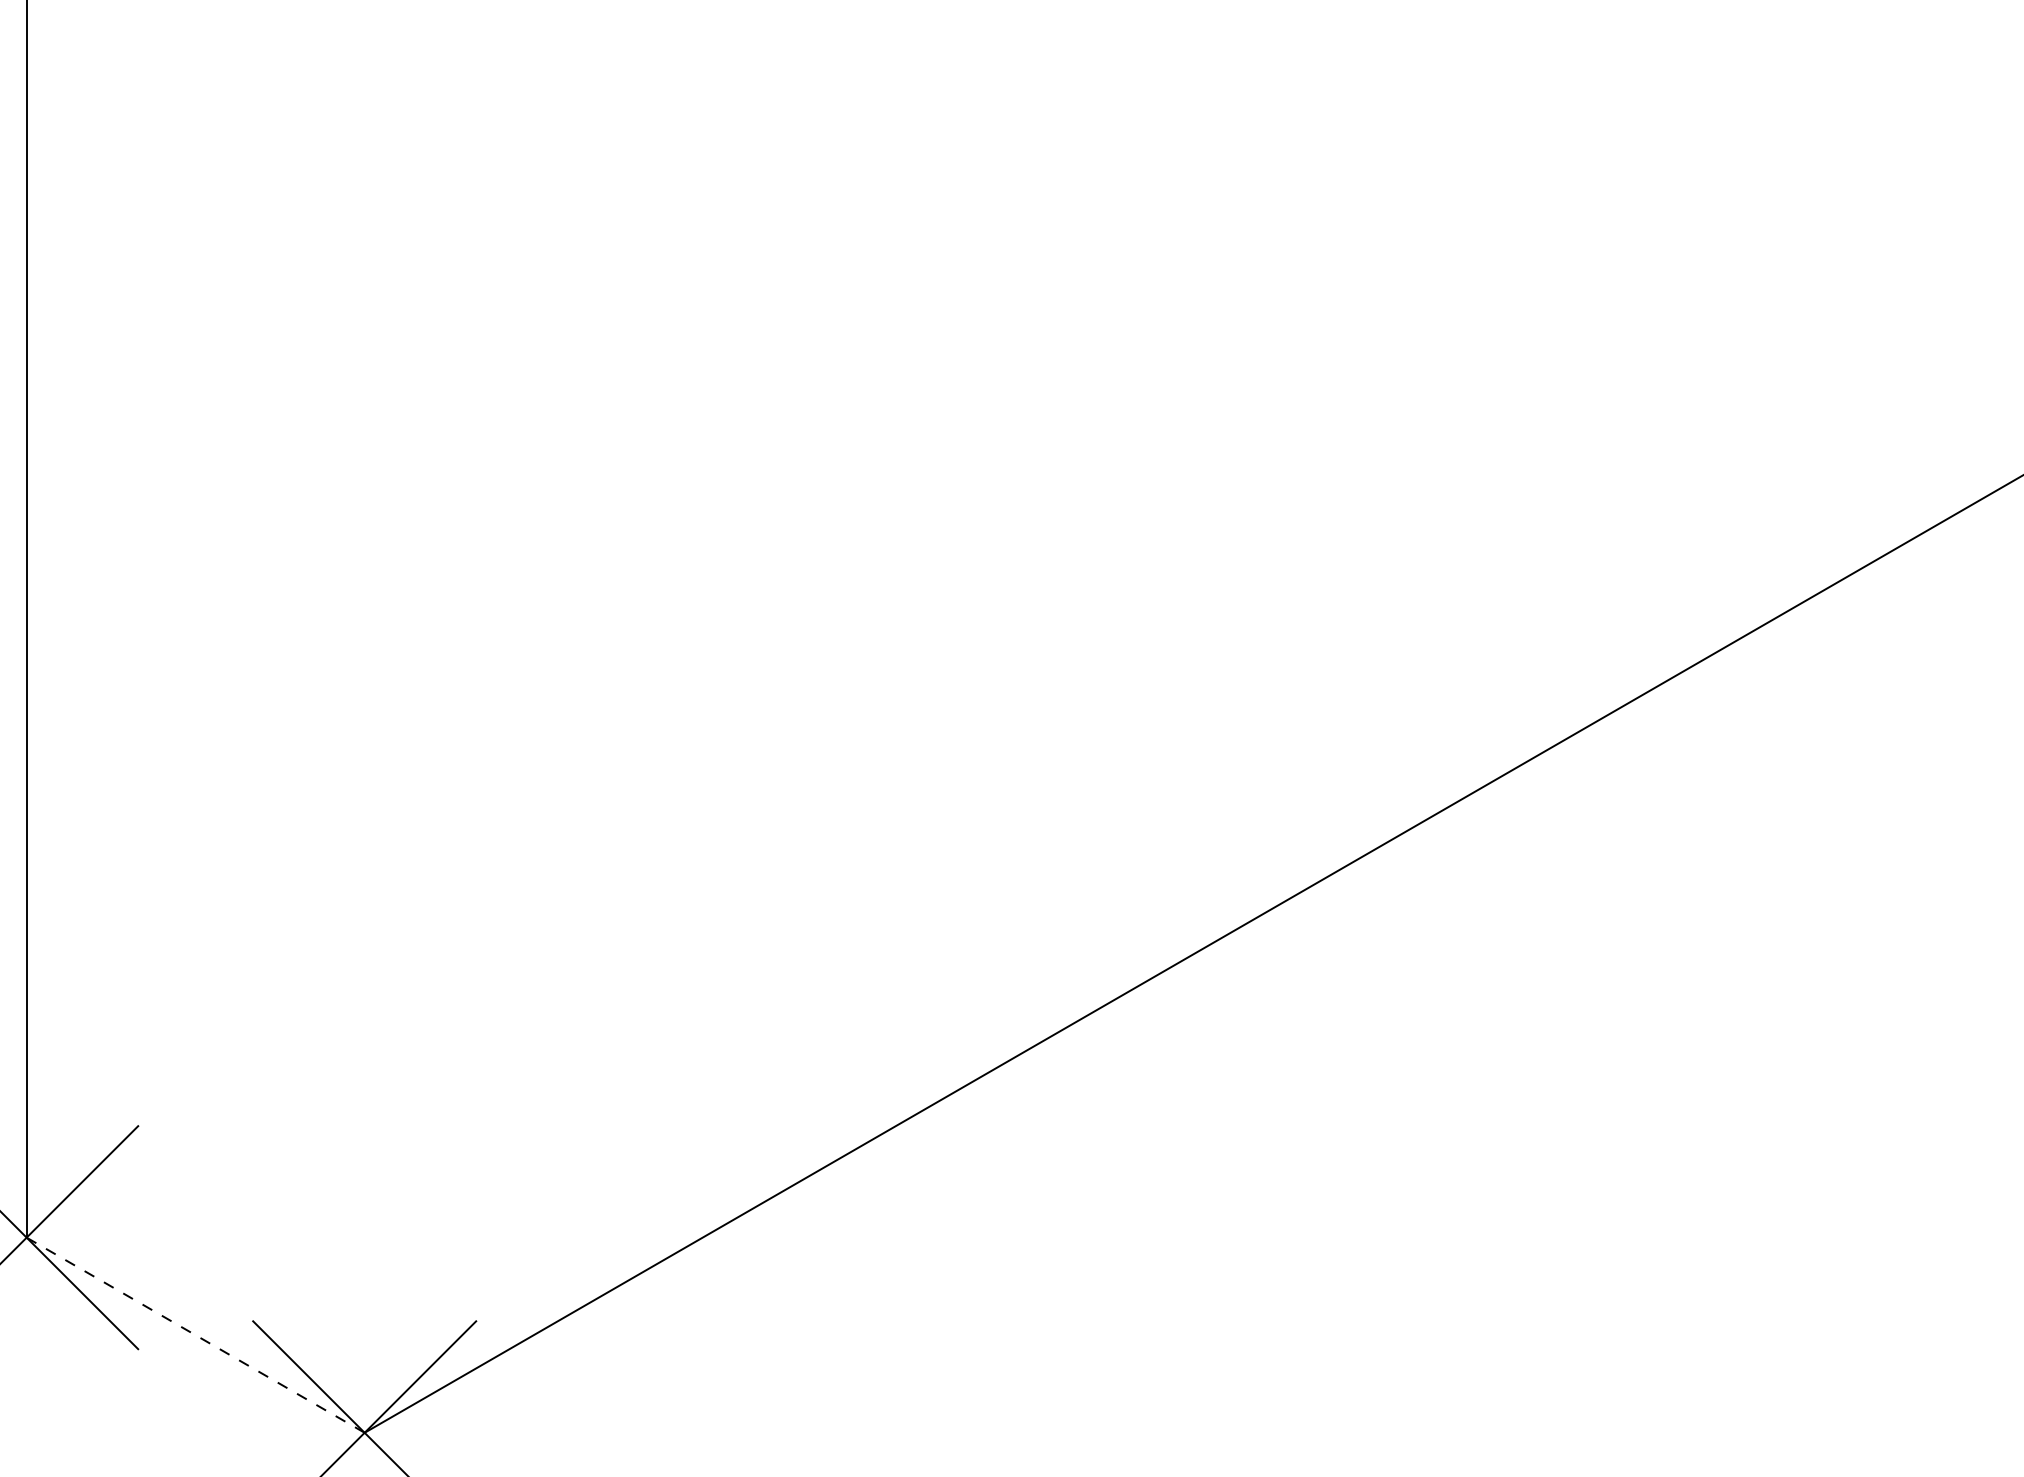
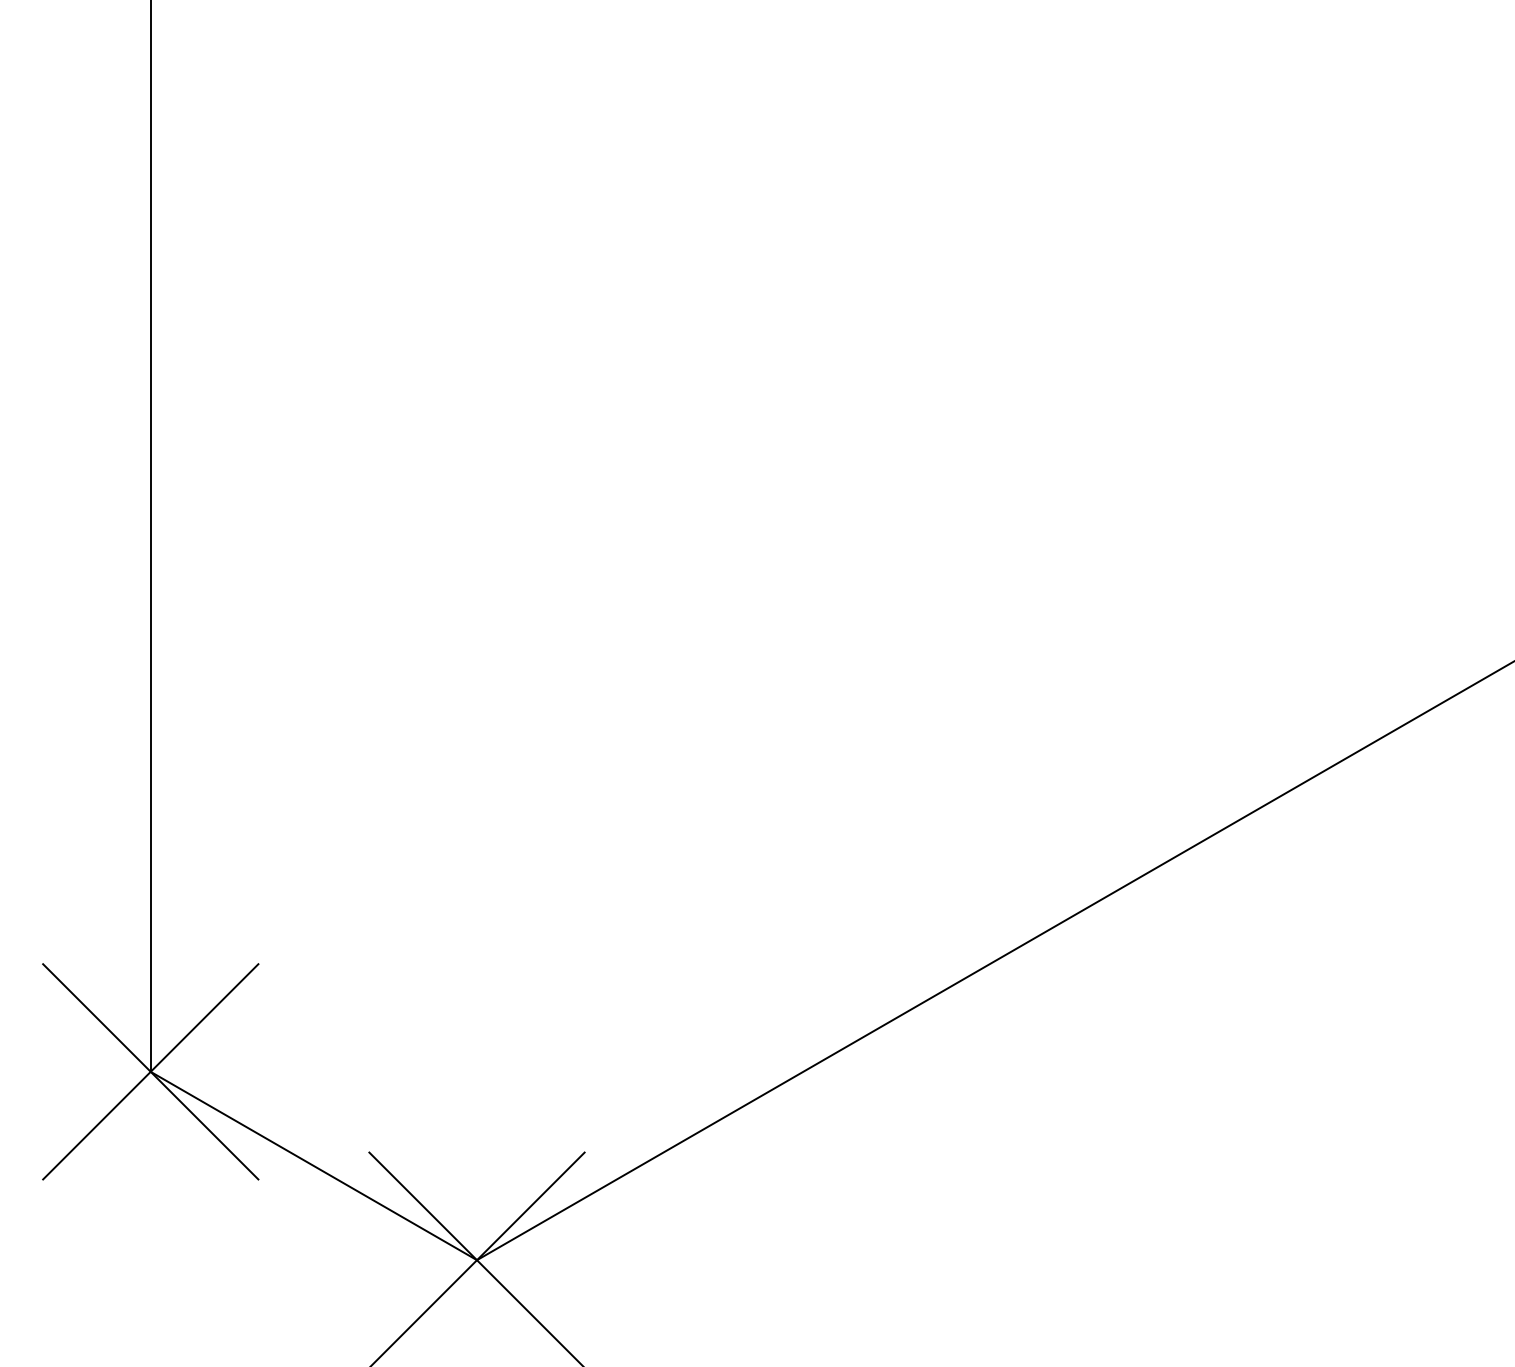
line: (196, 1335) -> (314, 1166), dashed -> solid

